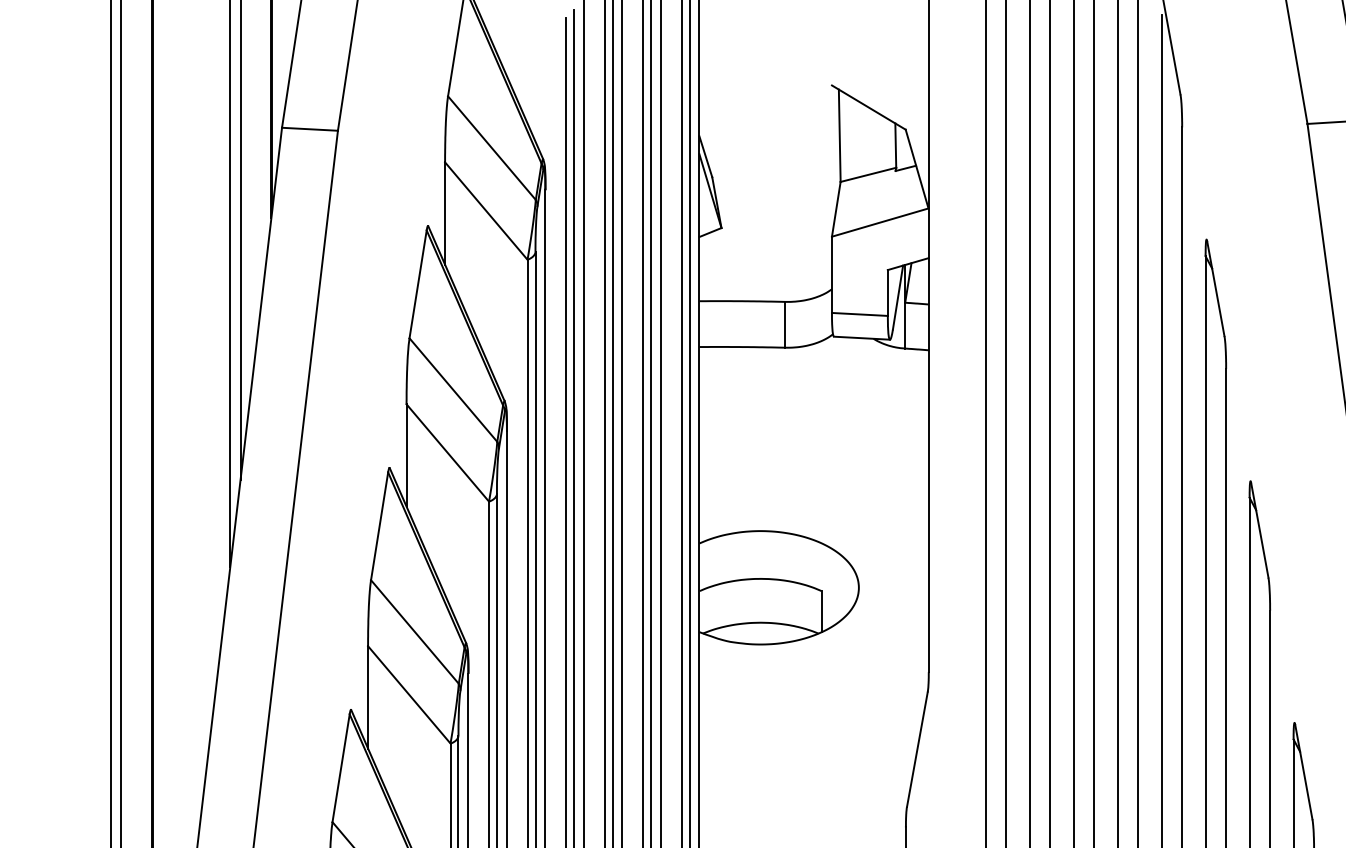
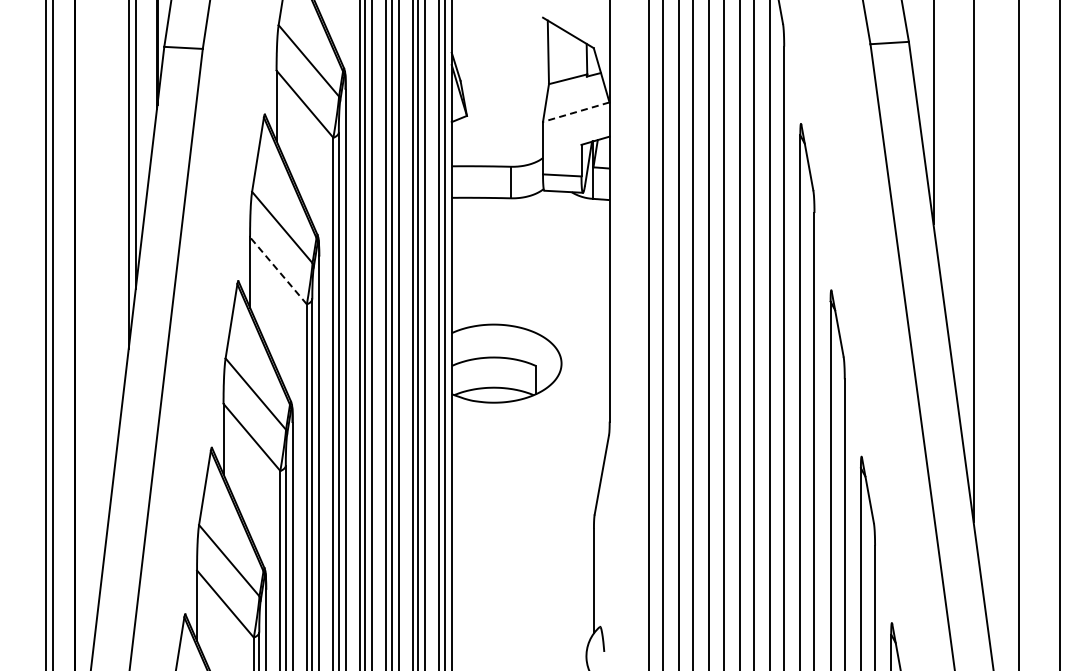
line: (880, 223) -> (576, 112), solid -> dashed
line: (447, 452) -> (278, 270), solid -> dashed

